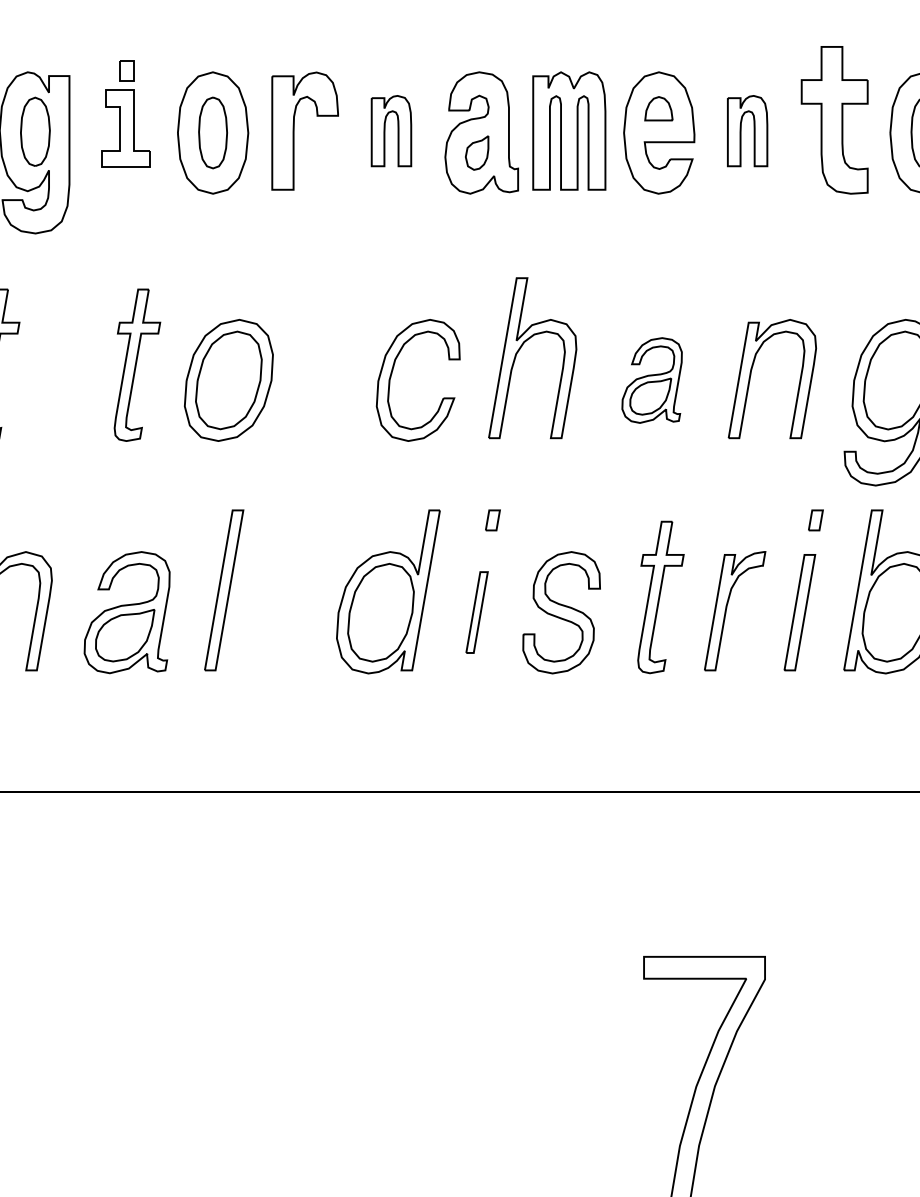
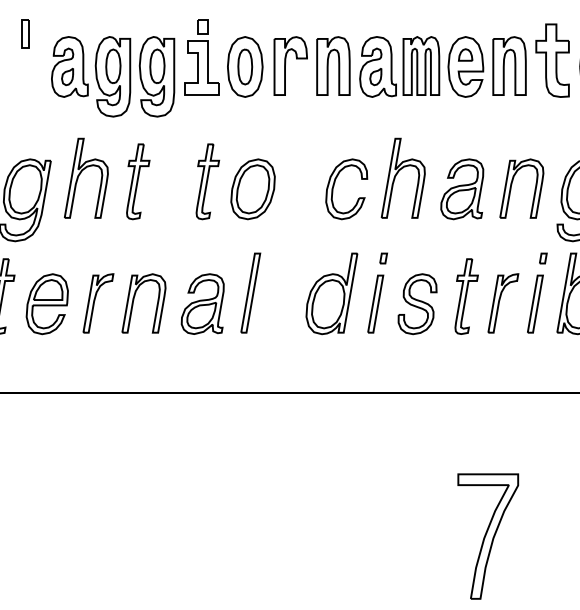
part: (124, 113) -> (201, 57), size x1.43
part: (391, 129) -> (333, 65), size x1.67
part: (747, 129) -> (509, 65), size x1.67
part: (652, 380) -> (462, 189), size x1.43
part: (476, 611) -> (375, 303), size x1.43

